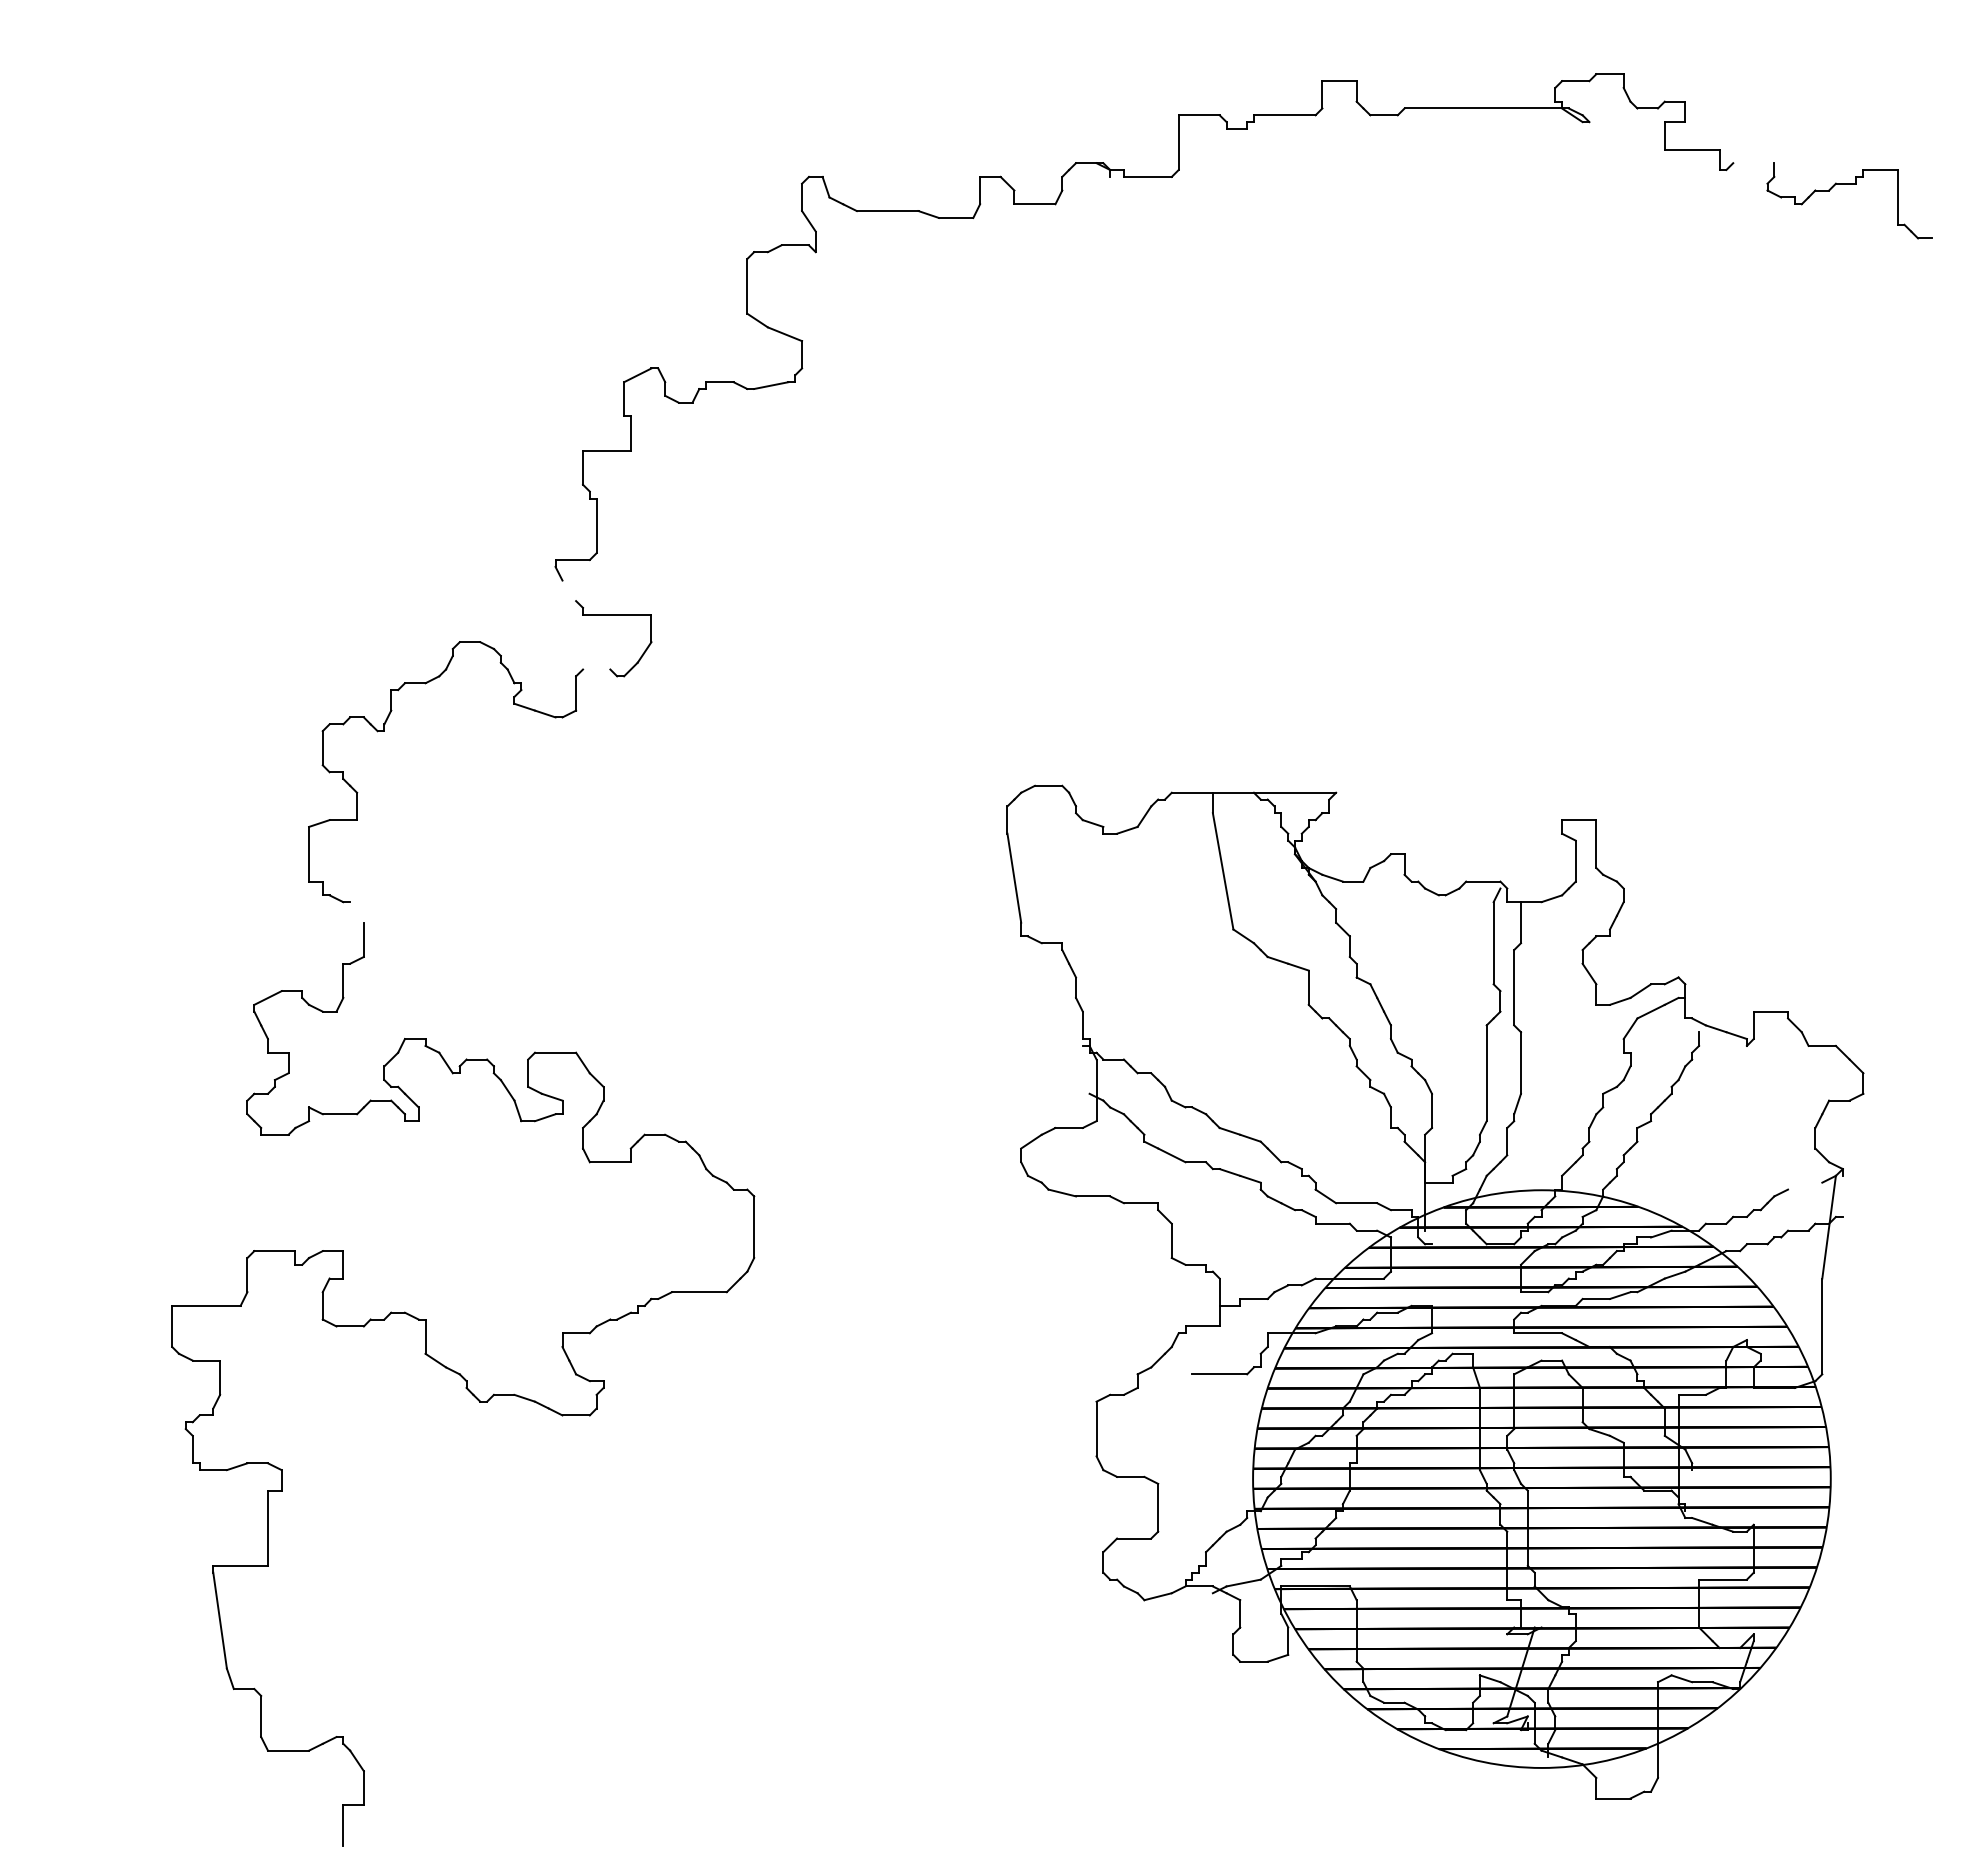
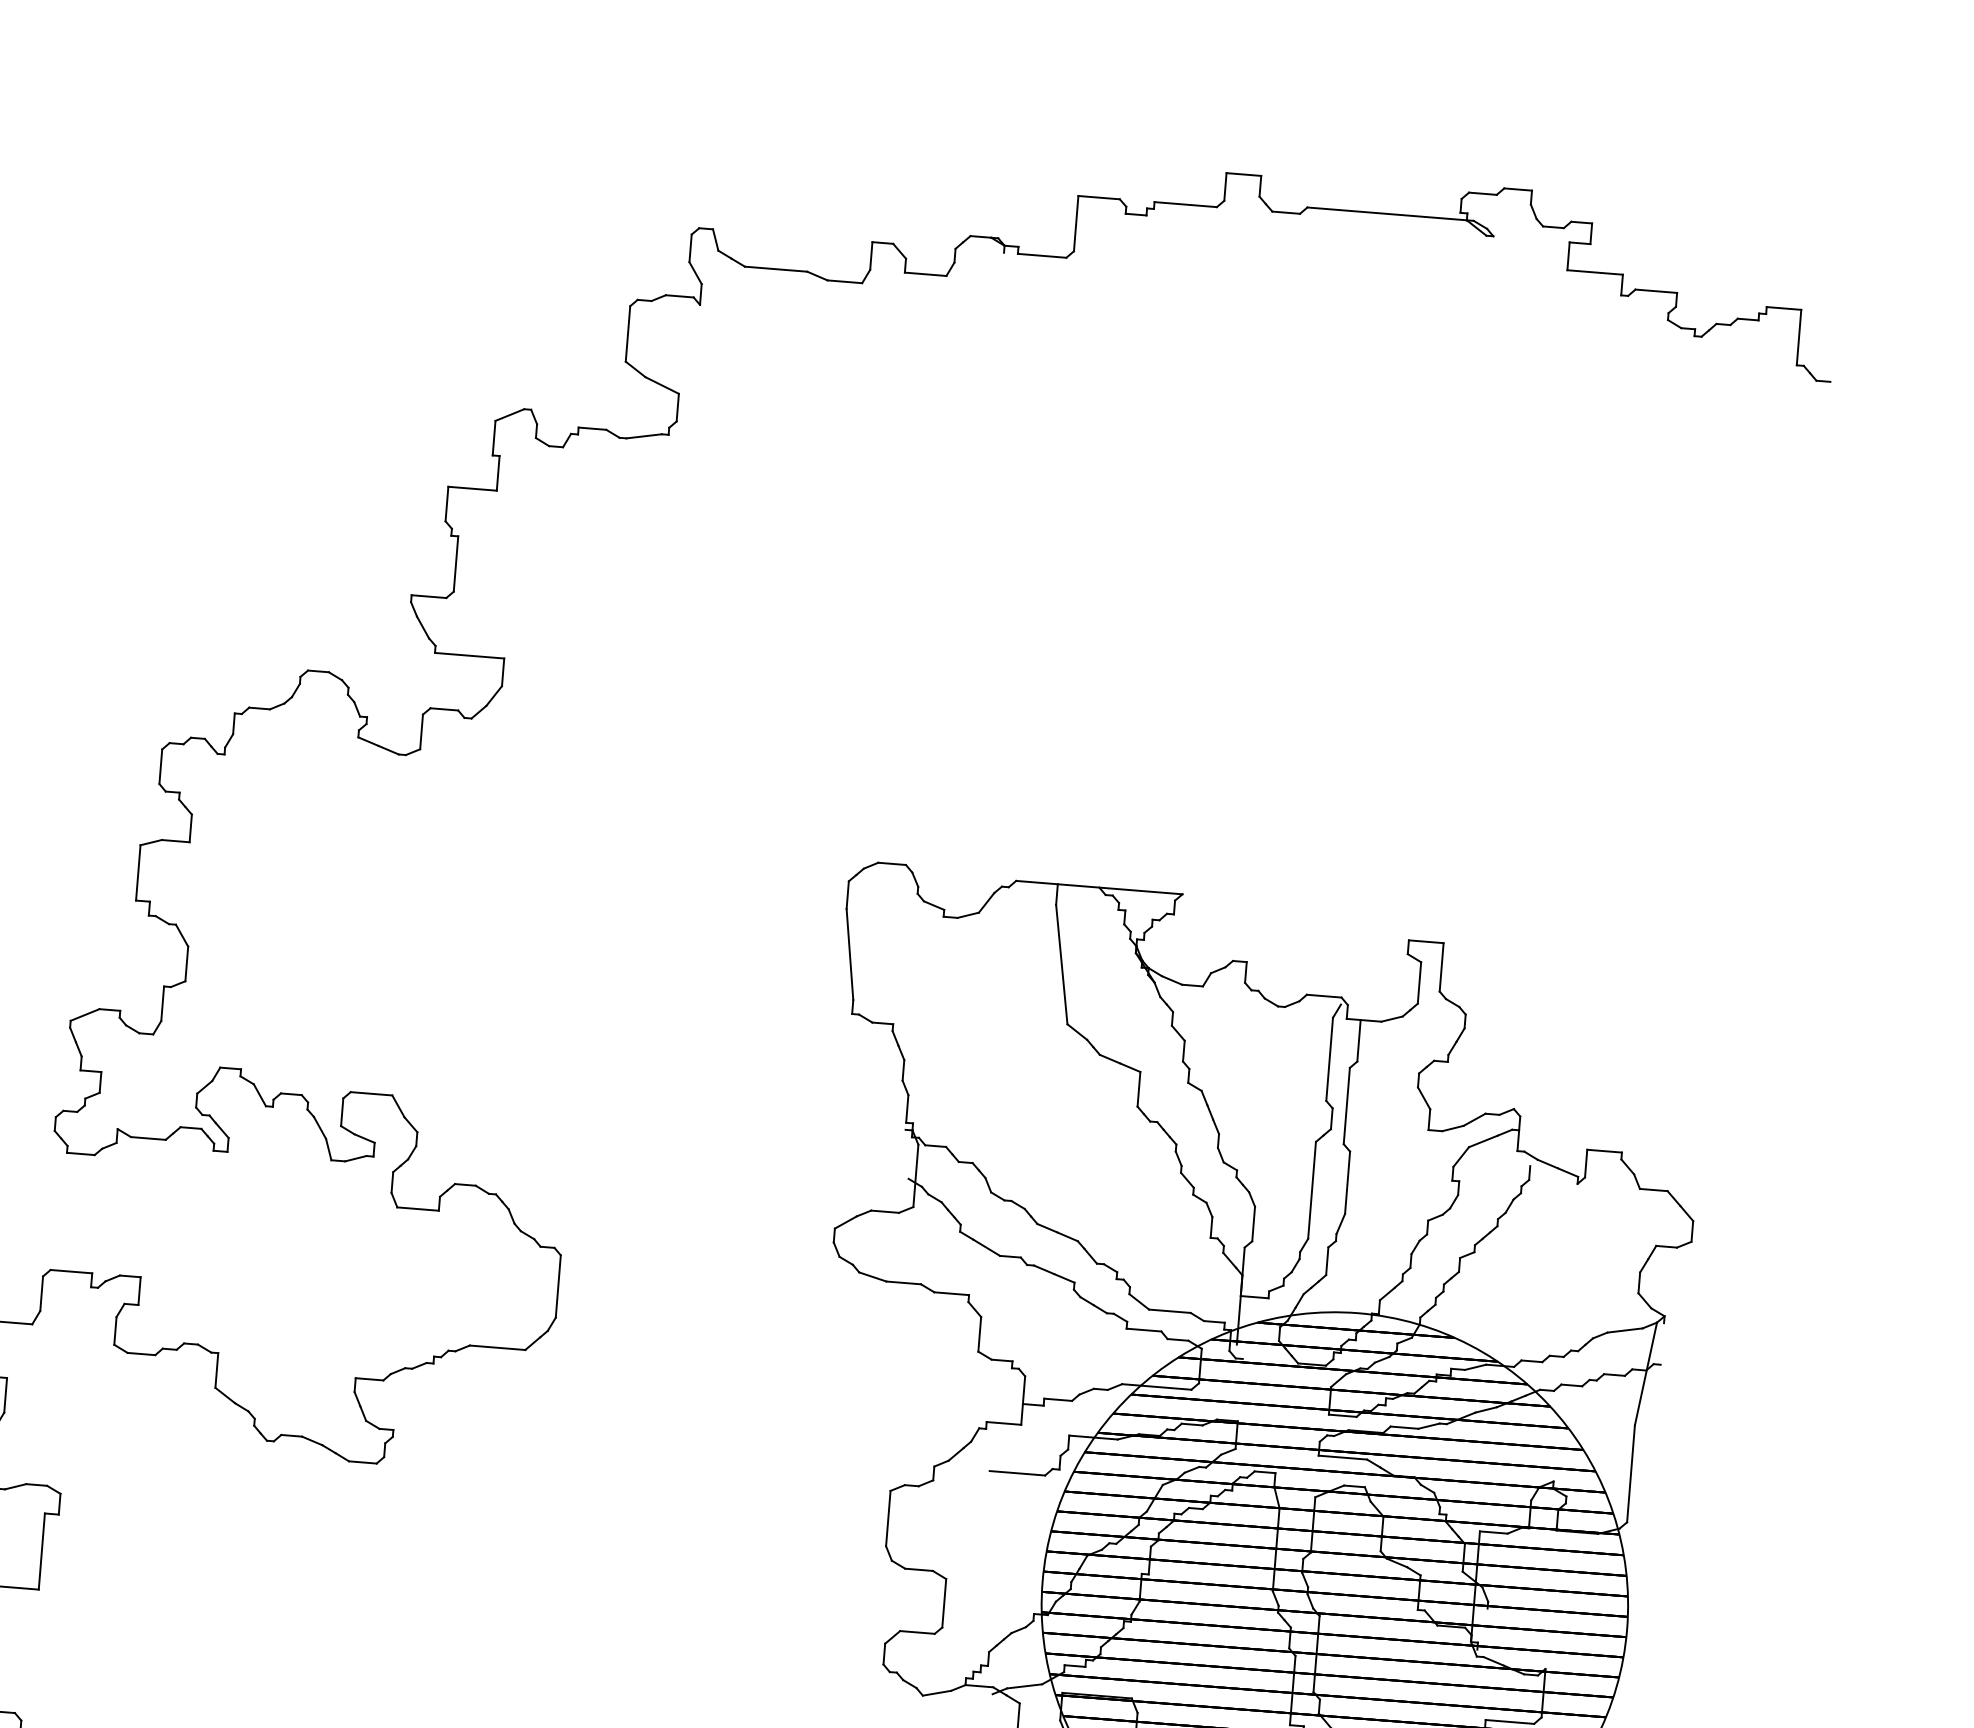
line: (1753, 163) -> (1656, 291), added
line: (569, 590) -> (423, 627), added
line: (596, 669) -> (444, 709), added
line: (356, 912) -> (181, 935), added
line: (1805, 1185) -> (1625, 1329), added

